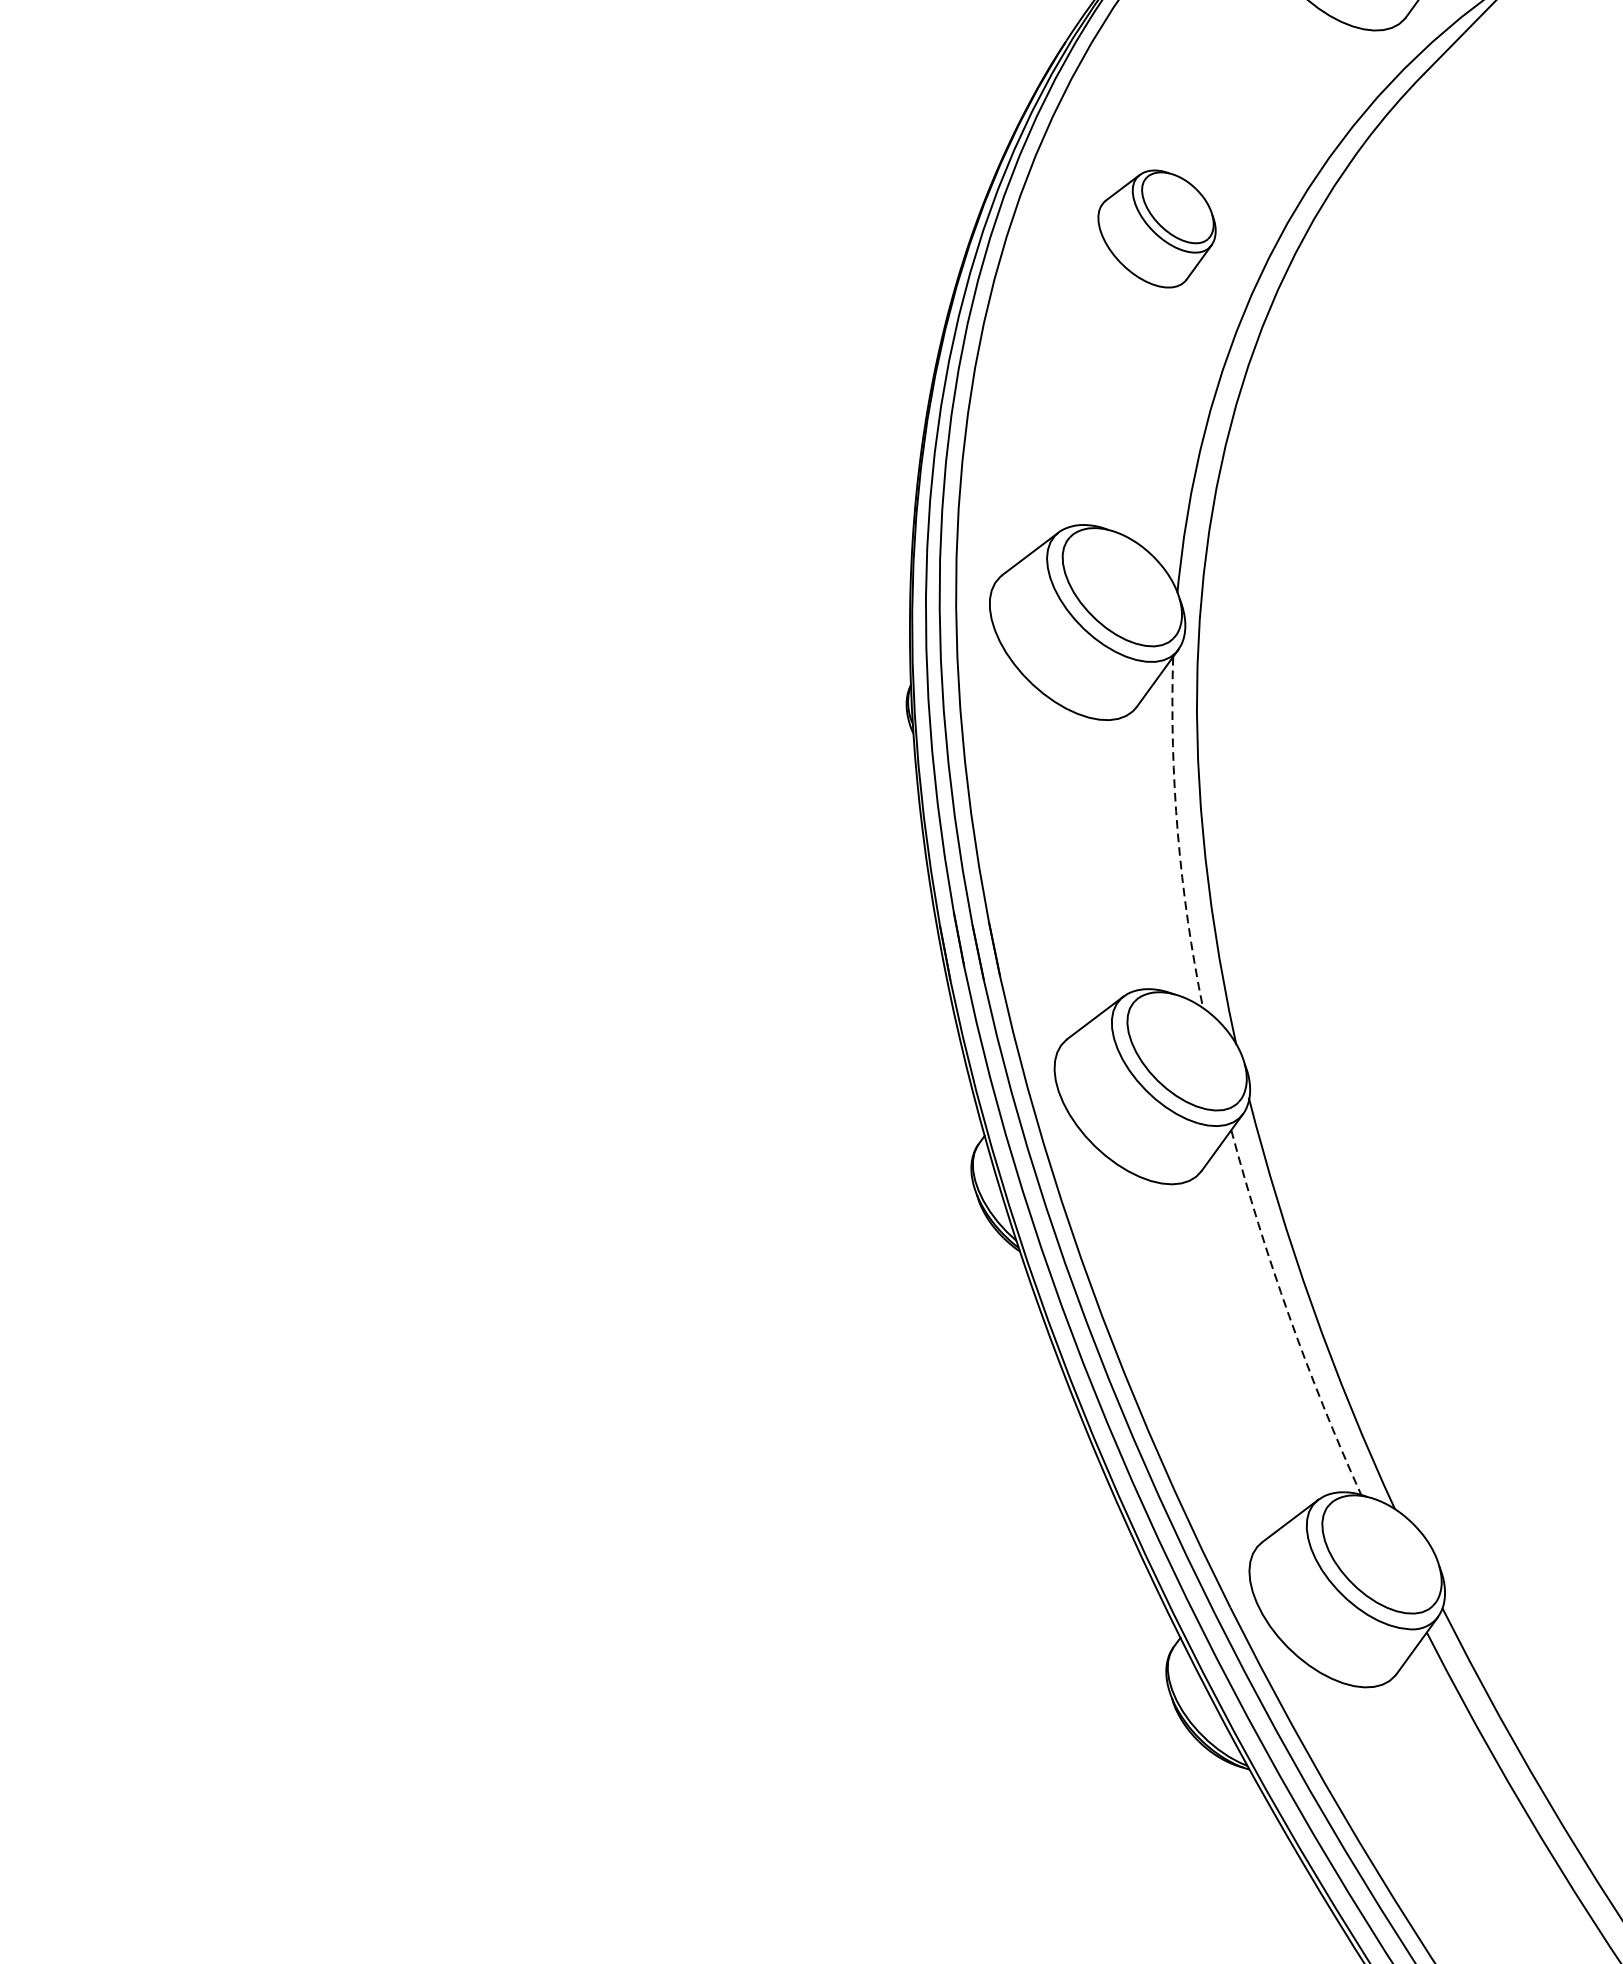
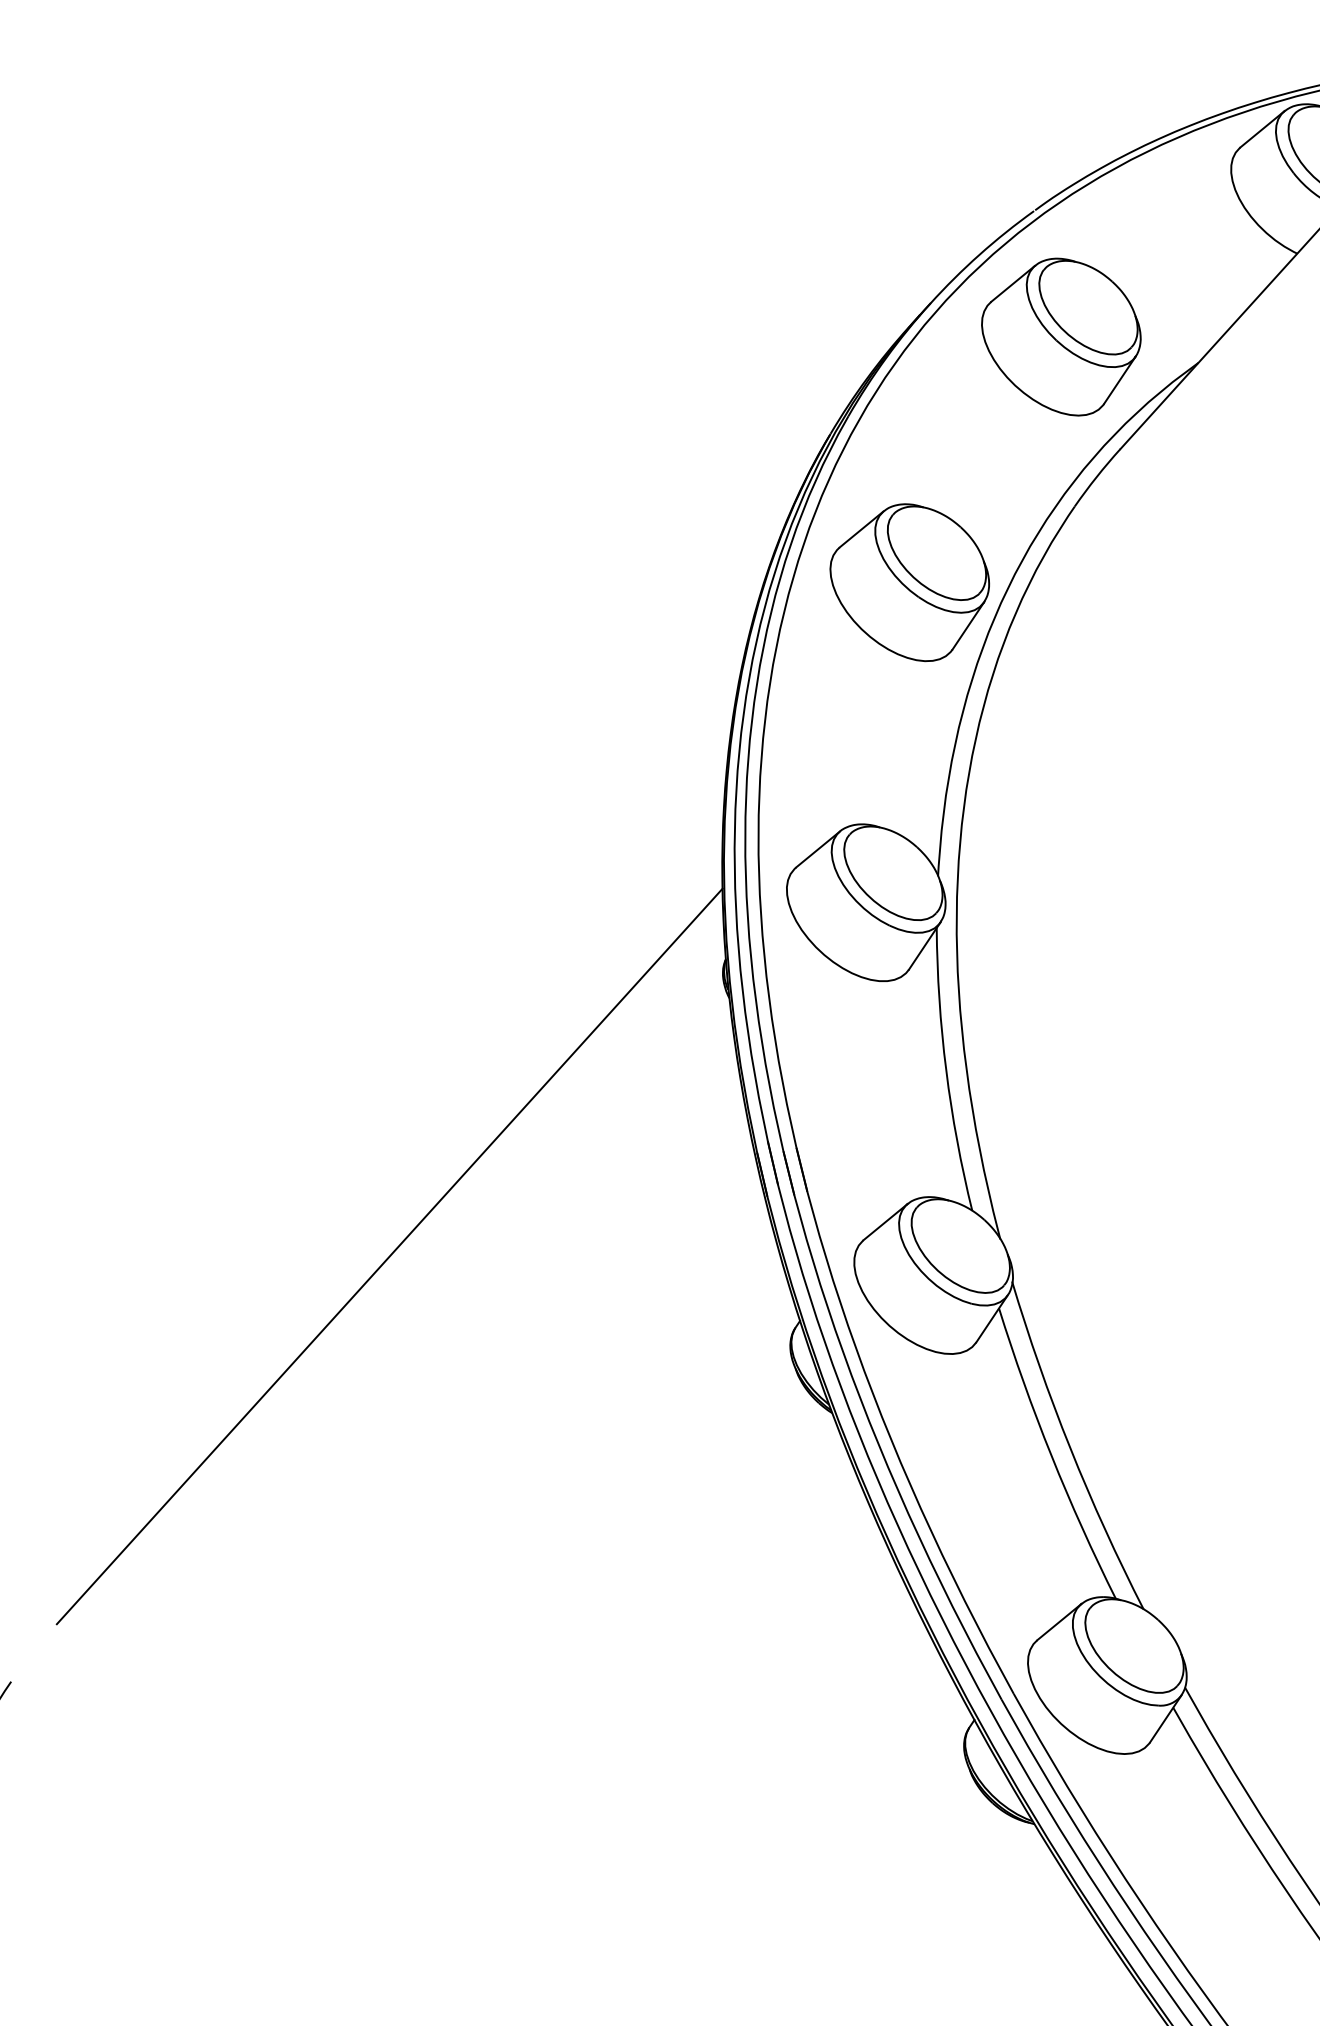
part: (1156, 228) -> (909, 582), size x1.67
arc: (1178, 833) -> (946, 1070), dashed -> solid
line: (480, 1035) -> (389, 1256), added
arc: (1288, 1314) -> (1051, 1455), dashed -> solid

